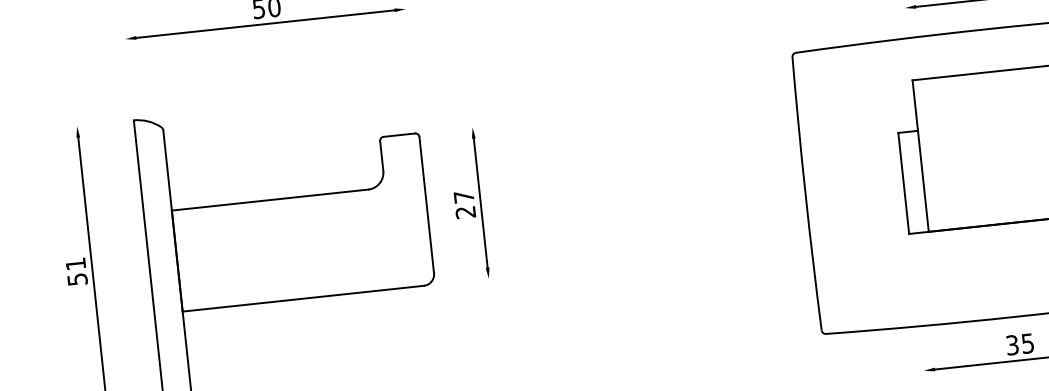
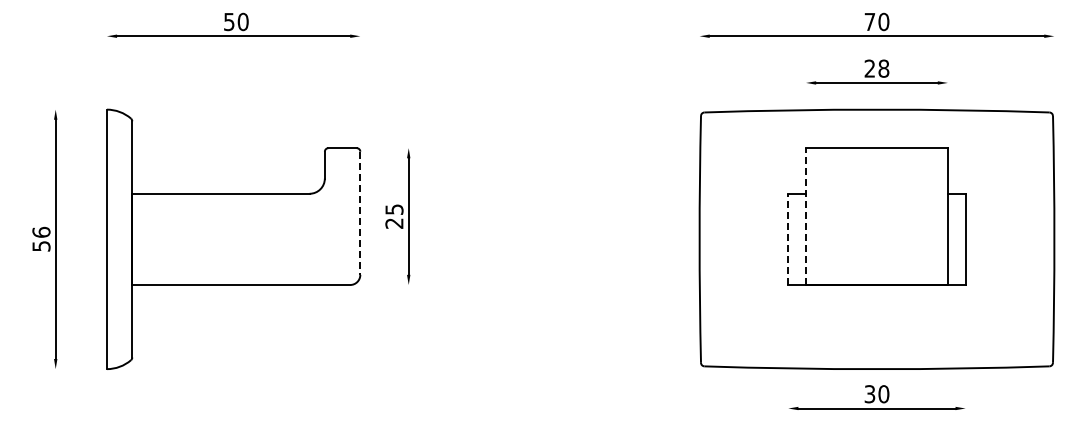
line: (921, 155) -> (806, 216), solid -> dashed
line: (903, 183) -> (788, 239), solid -> dashed
text: (464, 196) -> (394, 209), 27 -> 25
line: (426, 205) -> (360, 213), solid -> dashed
text: (75, 263) -> (41, 231), 51 -> 56
text: (1027, 343) -> (883, 394), 35 -> 30

